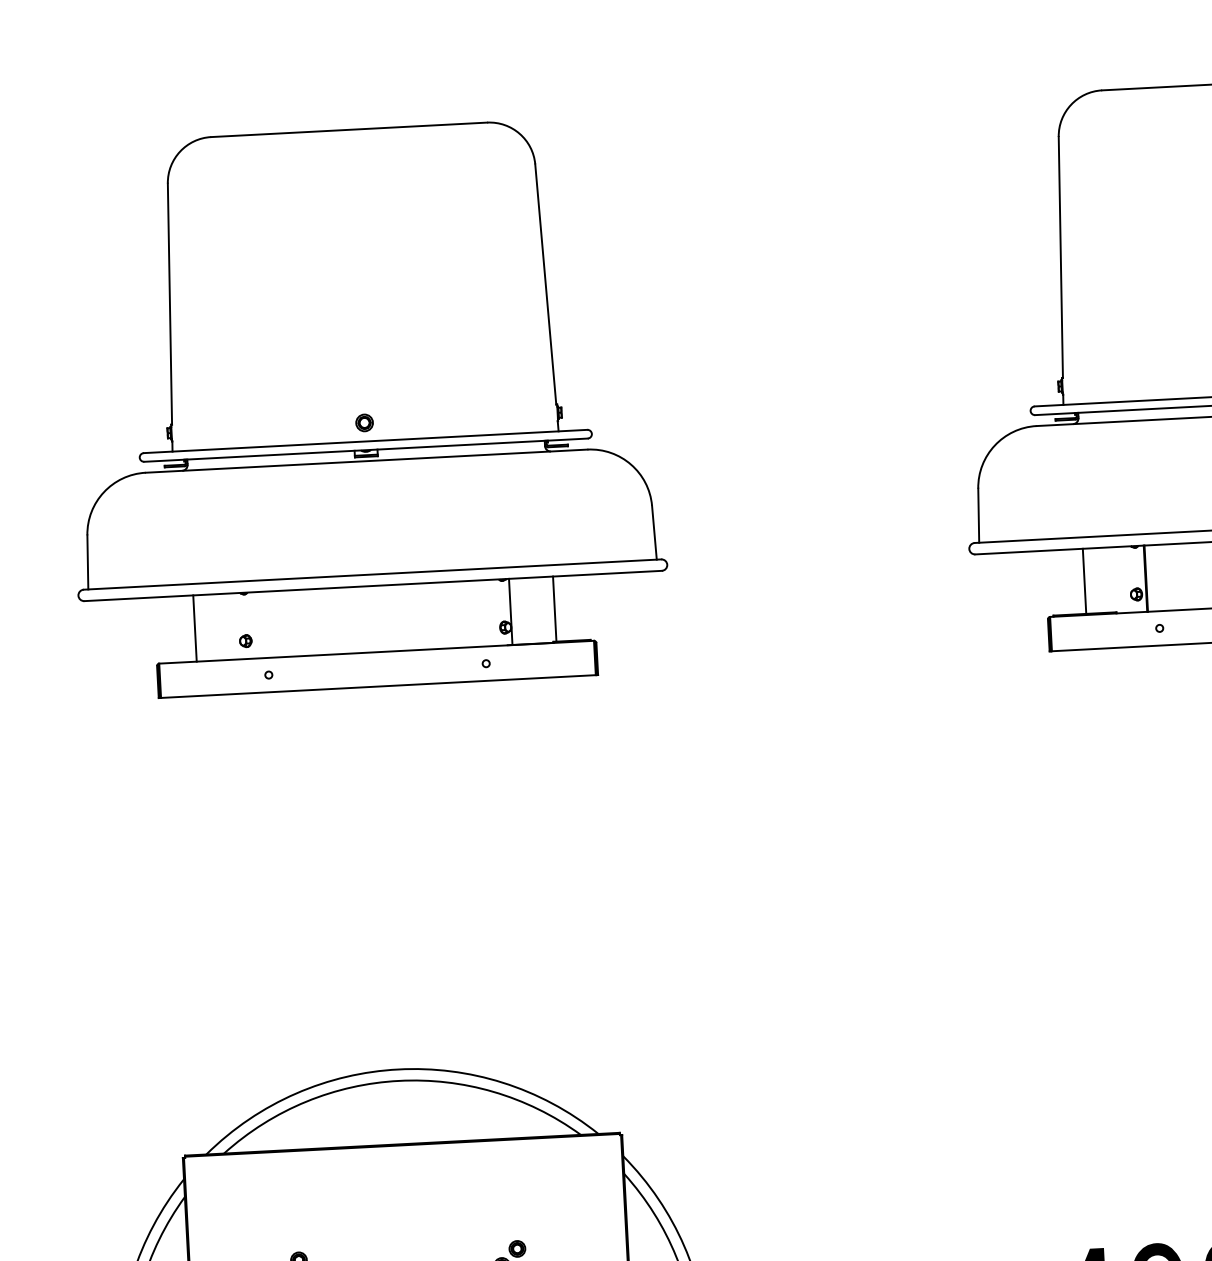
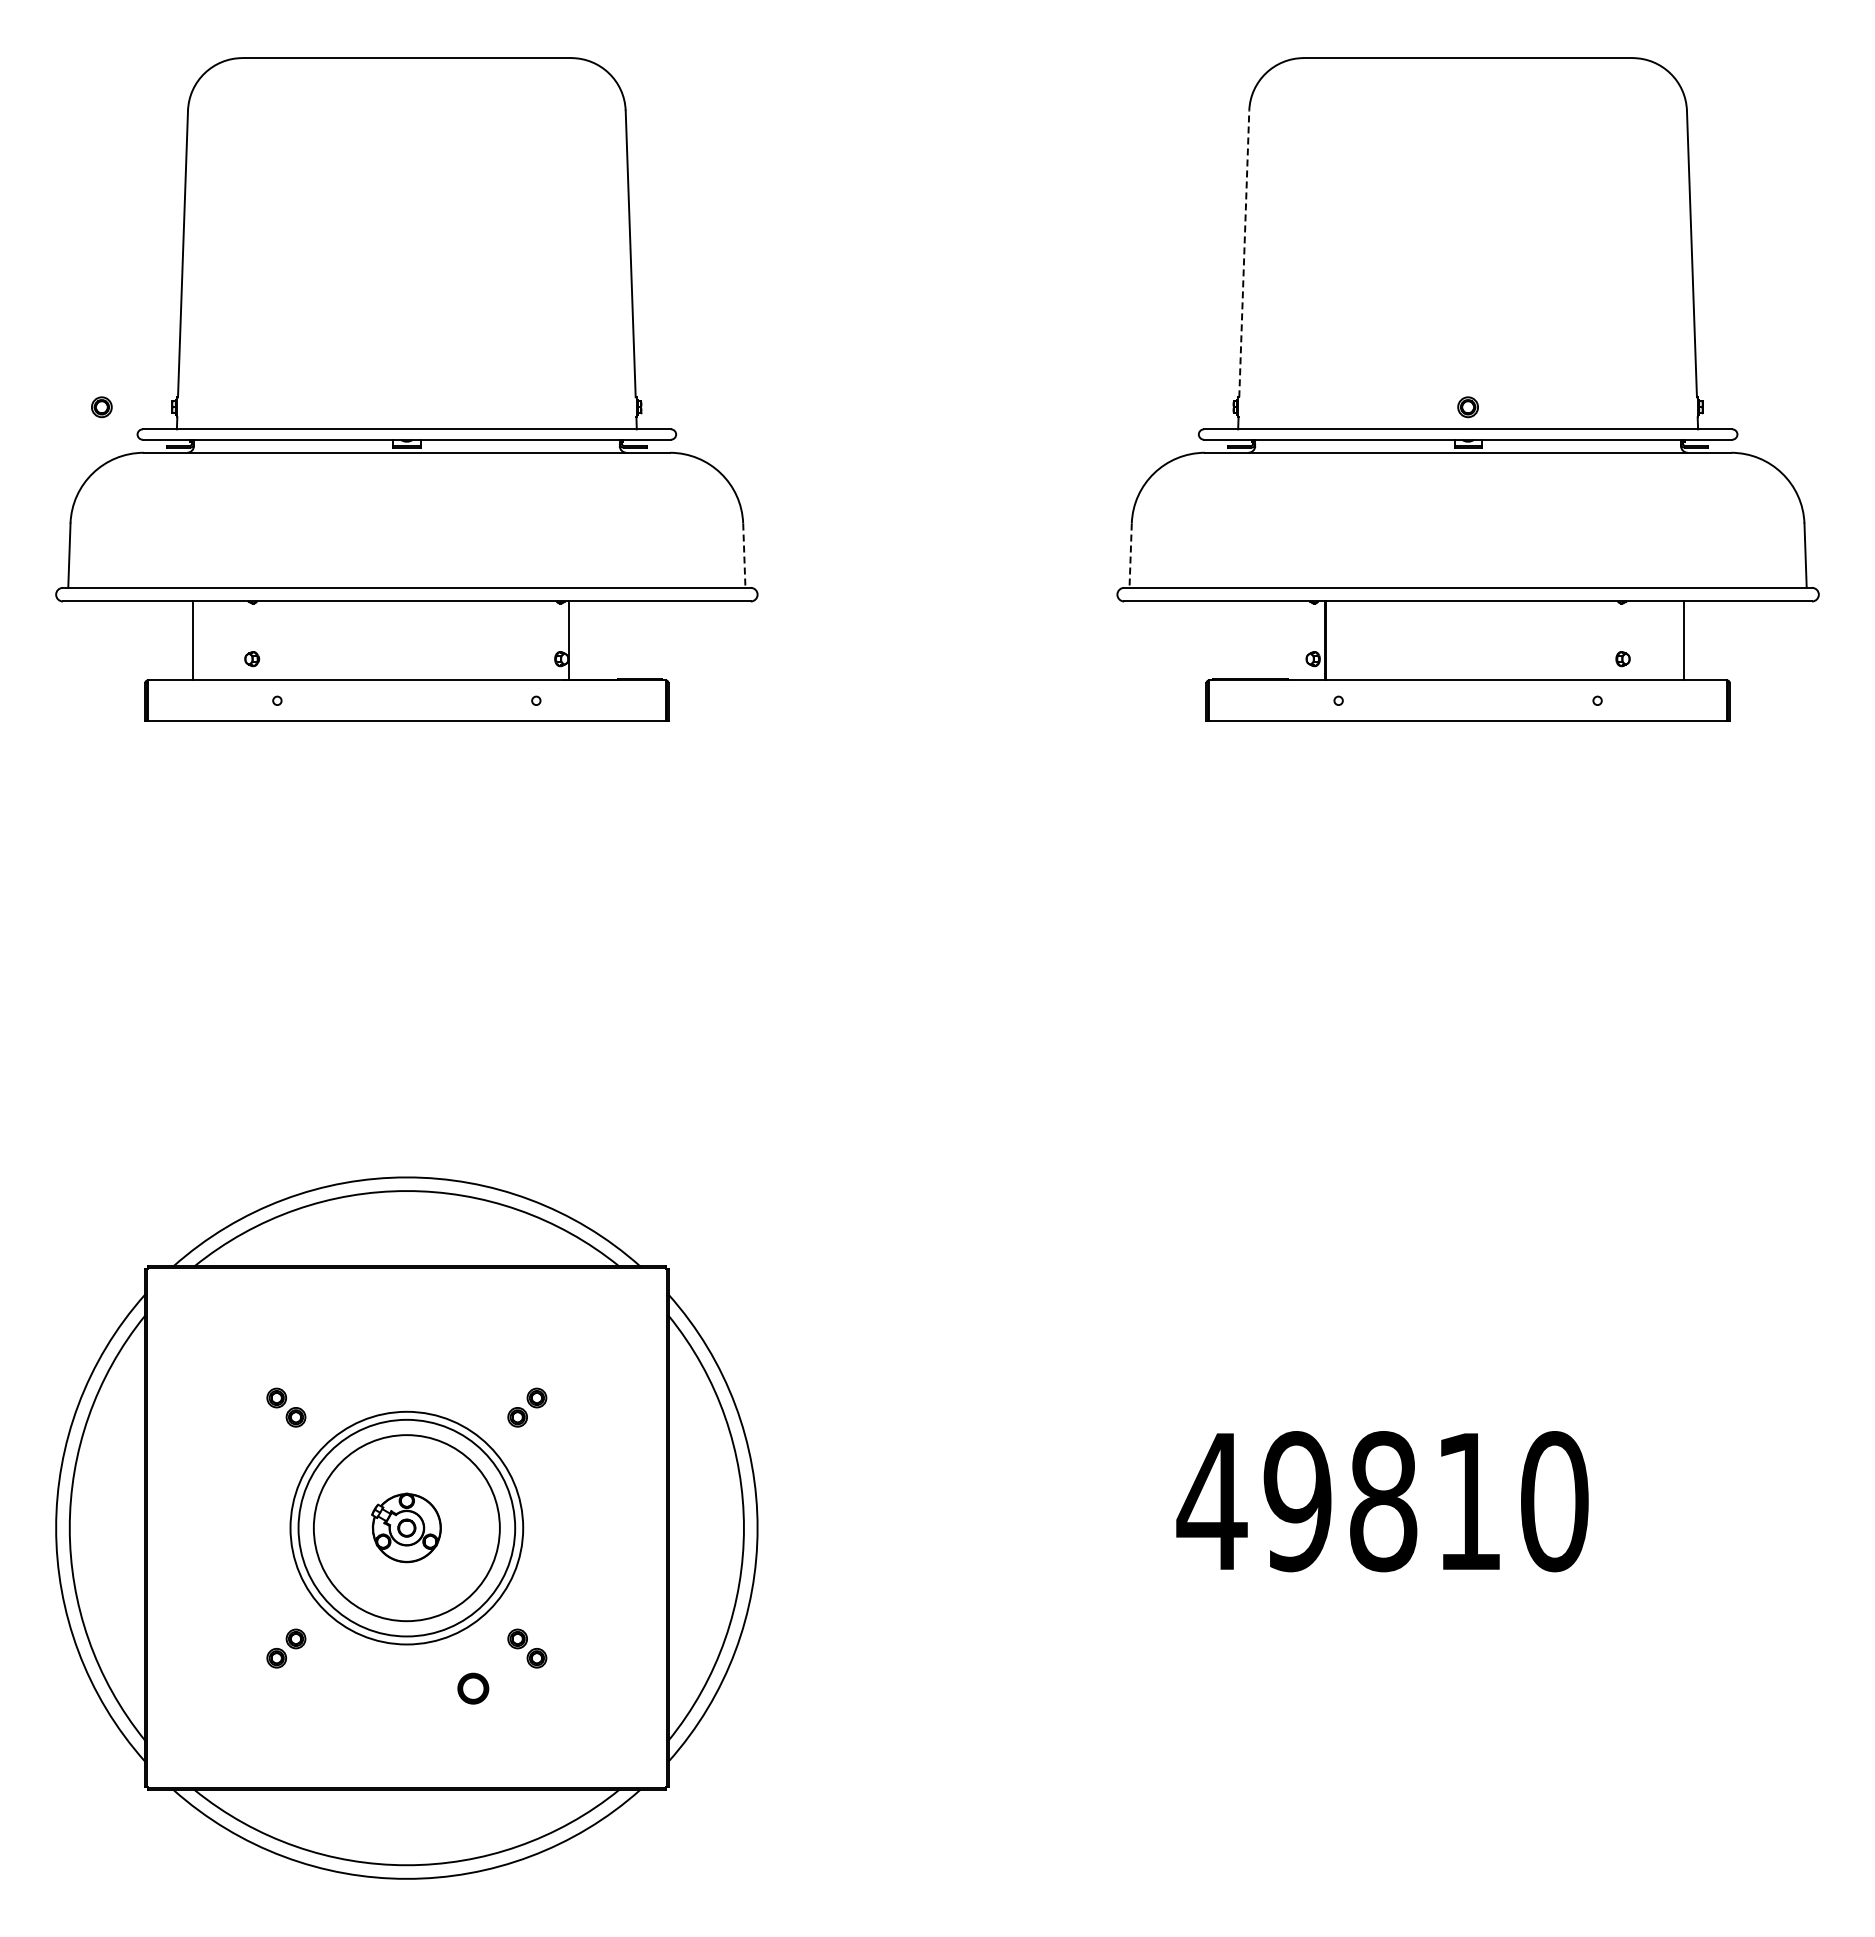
line: (1060, 257) -> (1244, 253), solid -> dashed
part: (364, 423) -> (101, 407), moved
line: (978, 516) -> (1130, 556), solid -> dashed
line: (654, 533) -> (744, 556), solid -> dashed
line: (1084, 581) -> (1252, 640), removed
line: (555, 609) -> (621, 640), removed

